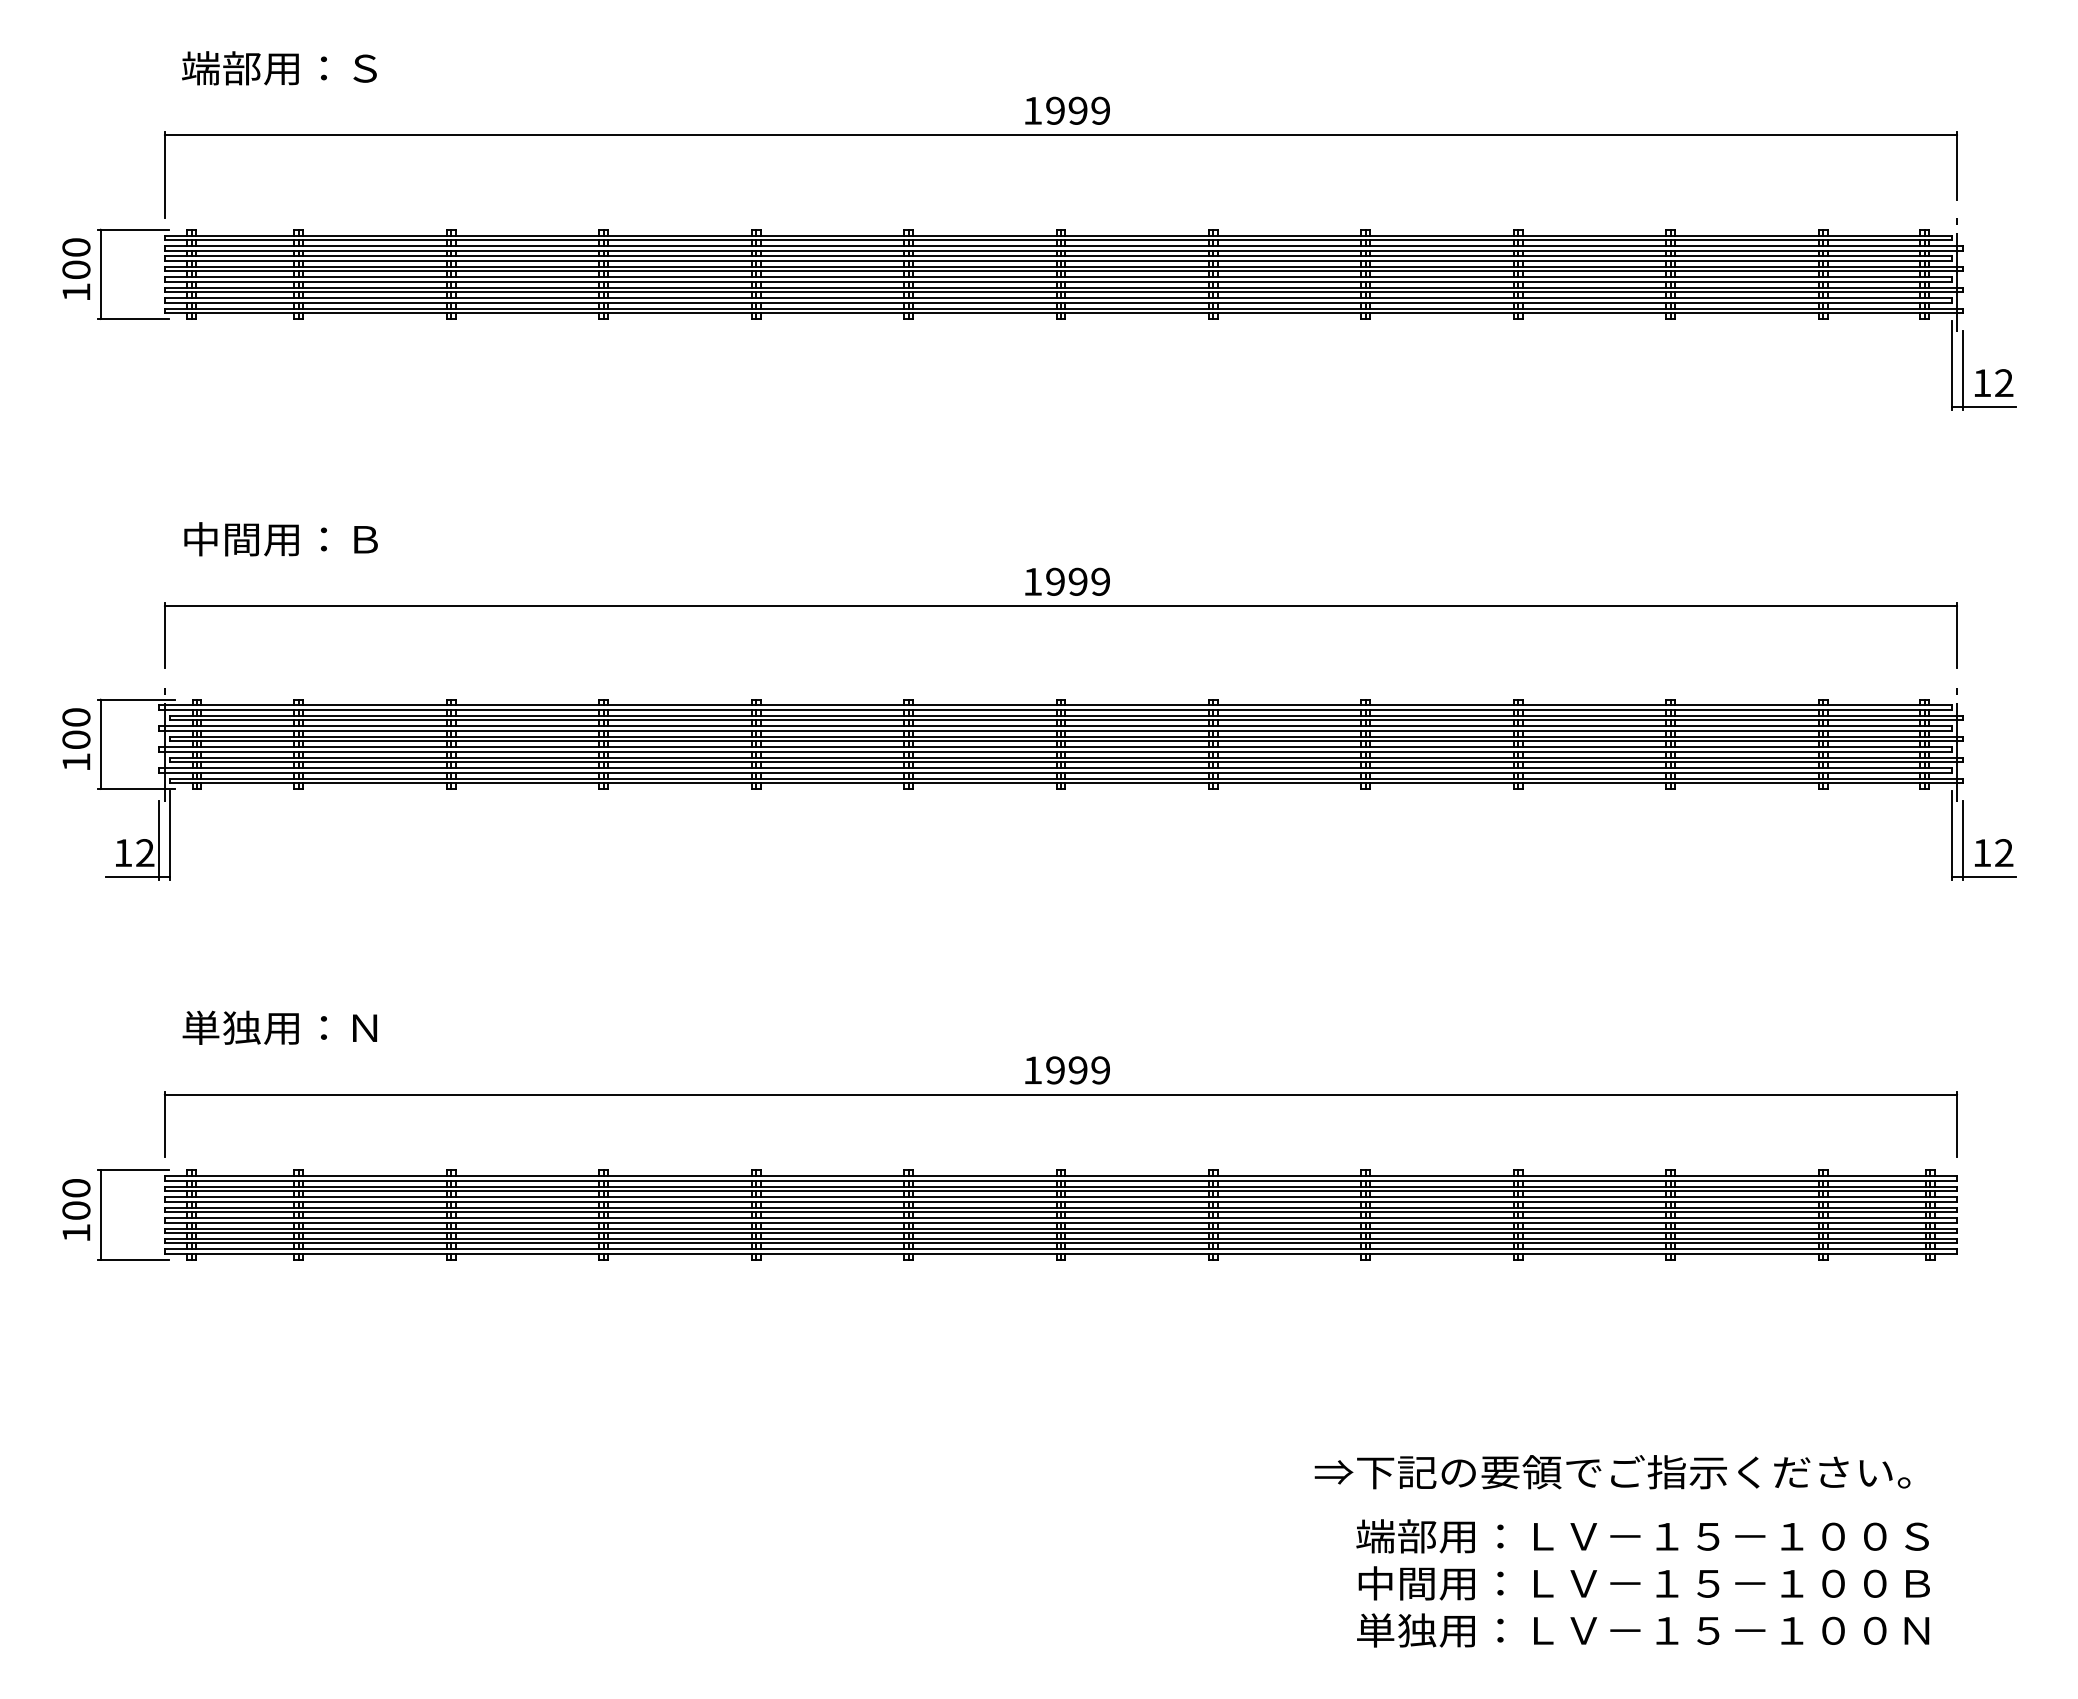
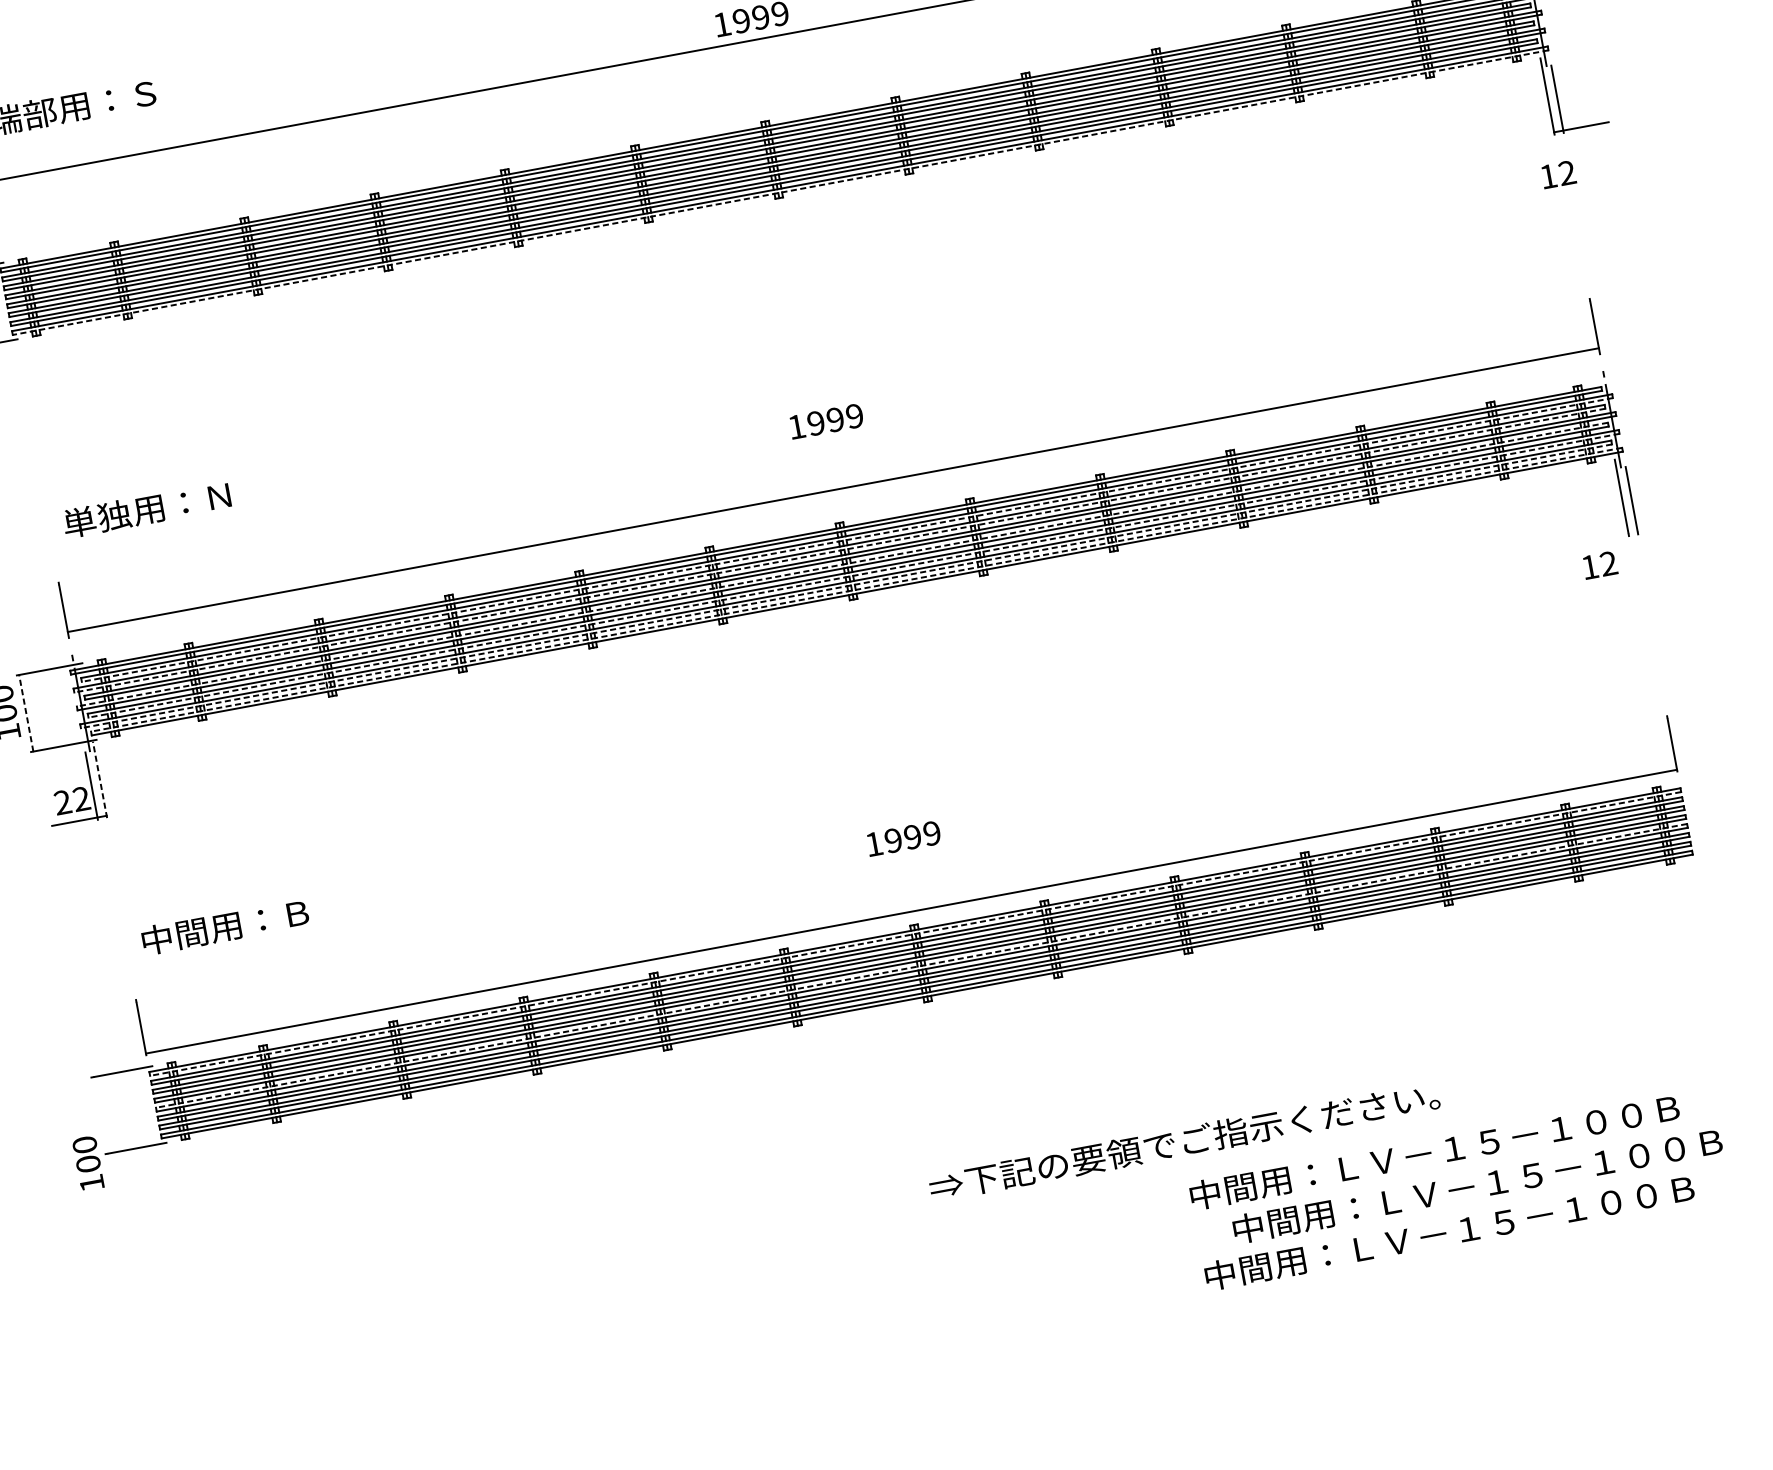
line: (1063, 313) -> (780, 192), solid -> dashed
text: (1994, 382) -> (1558, 174), moved
text: (279, 539) -> (146, 510), 中間用：Ｂ -> 単独用：Ｎ
line: (1060, 606) -> (833, 490), moved
line: (1065, 720) -> (846, 540), solid -> dashed
line: (1055, 730) -> (839, 550), solid -> dashed
line: (100, 744) -> (26, 713), solid -> dashed
line: (1055, 747) -> (842, 564), solid -> dashed
line: (1065, 762) -> (853, 576), solid -> dashed
line: (1055, 772) -> (846, 586), solid -> dashed
line: (1065, 778) -> (855, 589), solid -> dashed
line: (170, 835) -> (100, 780), solid -> dashed
text: (123, 852) -> (62, 802), 12 -> 22
text: (1994, 852) -> (1600, 564), moved
line: (1983, 877) -> (1655, 528), removed
text: (279, 1027) -> (223, 926), 単独用：Ｎ -> 中間用：Ｂ
line: (1060, 1094) -> (911, 911), moved
line: (1060, 1180) -> (915, 933), solid -> dashed
text: (76, 1209) -> (88, 1163), moved
line: (100, 1214) -> (100, 1114), removed
line: (1060, 1218) -> (921, 966), solid -> dashed
text: (1612, 1472) -> (1184, 1141), moved
text: (1622, 1536) -> (1451, 1148), 端部用：ＬＶ－１５－１００Ｓ -> 中間用：ＬＶ－１５－１００Ｂ
text: (1623, 1630) -> (1467, 1229), 単独用：ＬＶ－１５－１００Ｎ -> 中間用：ＬＶ－１５－１００Ｂ

